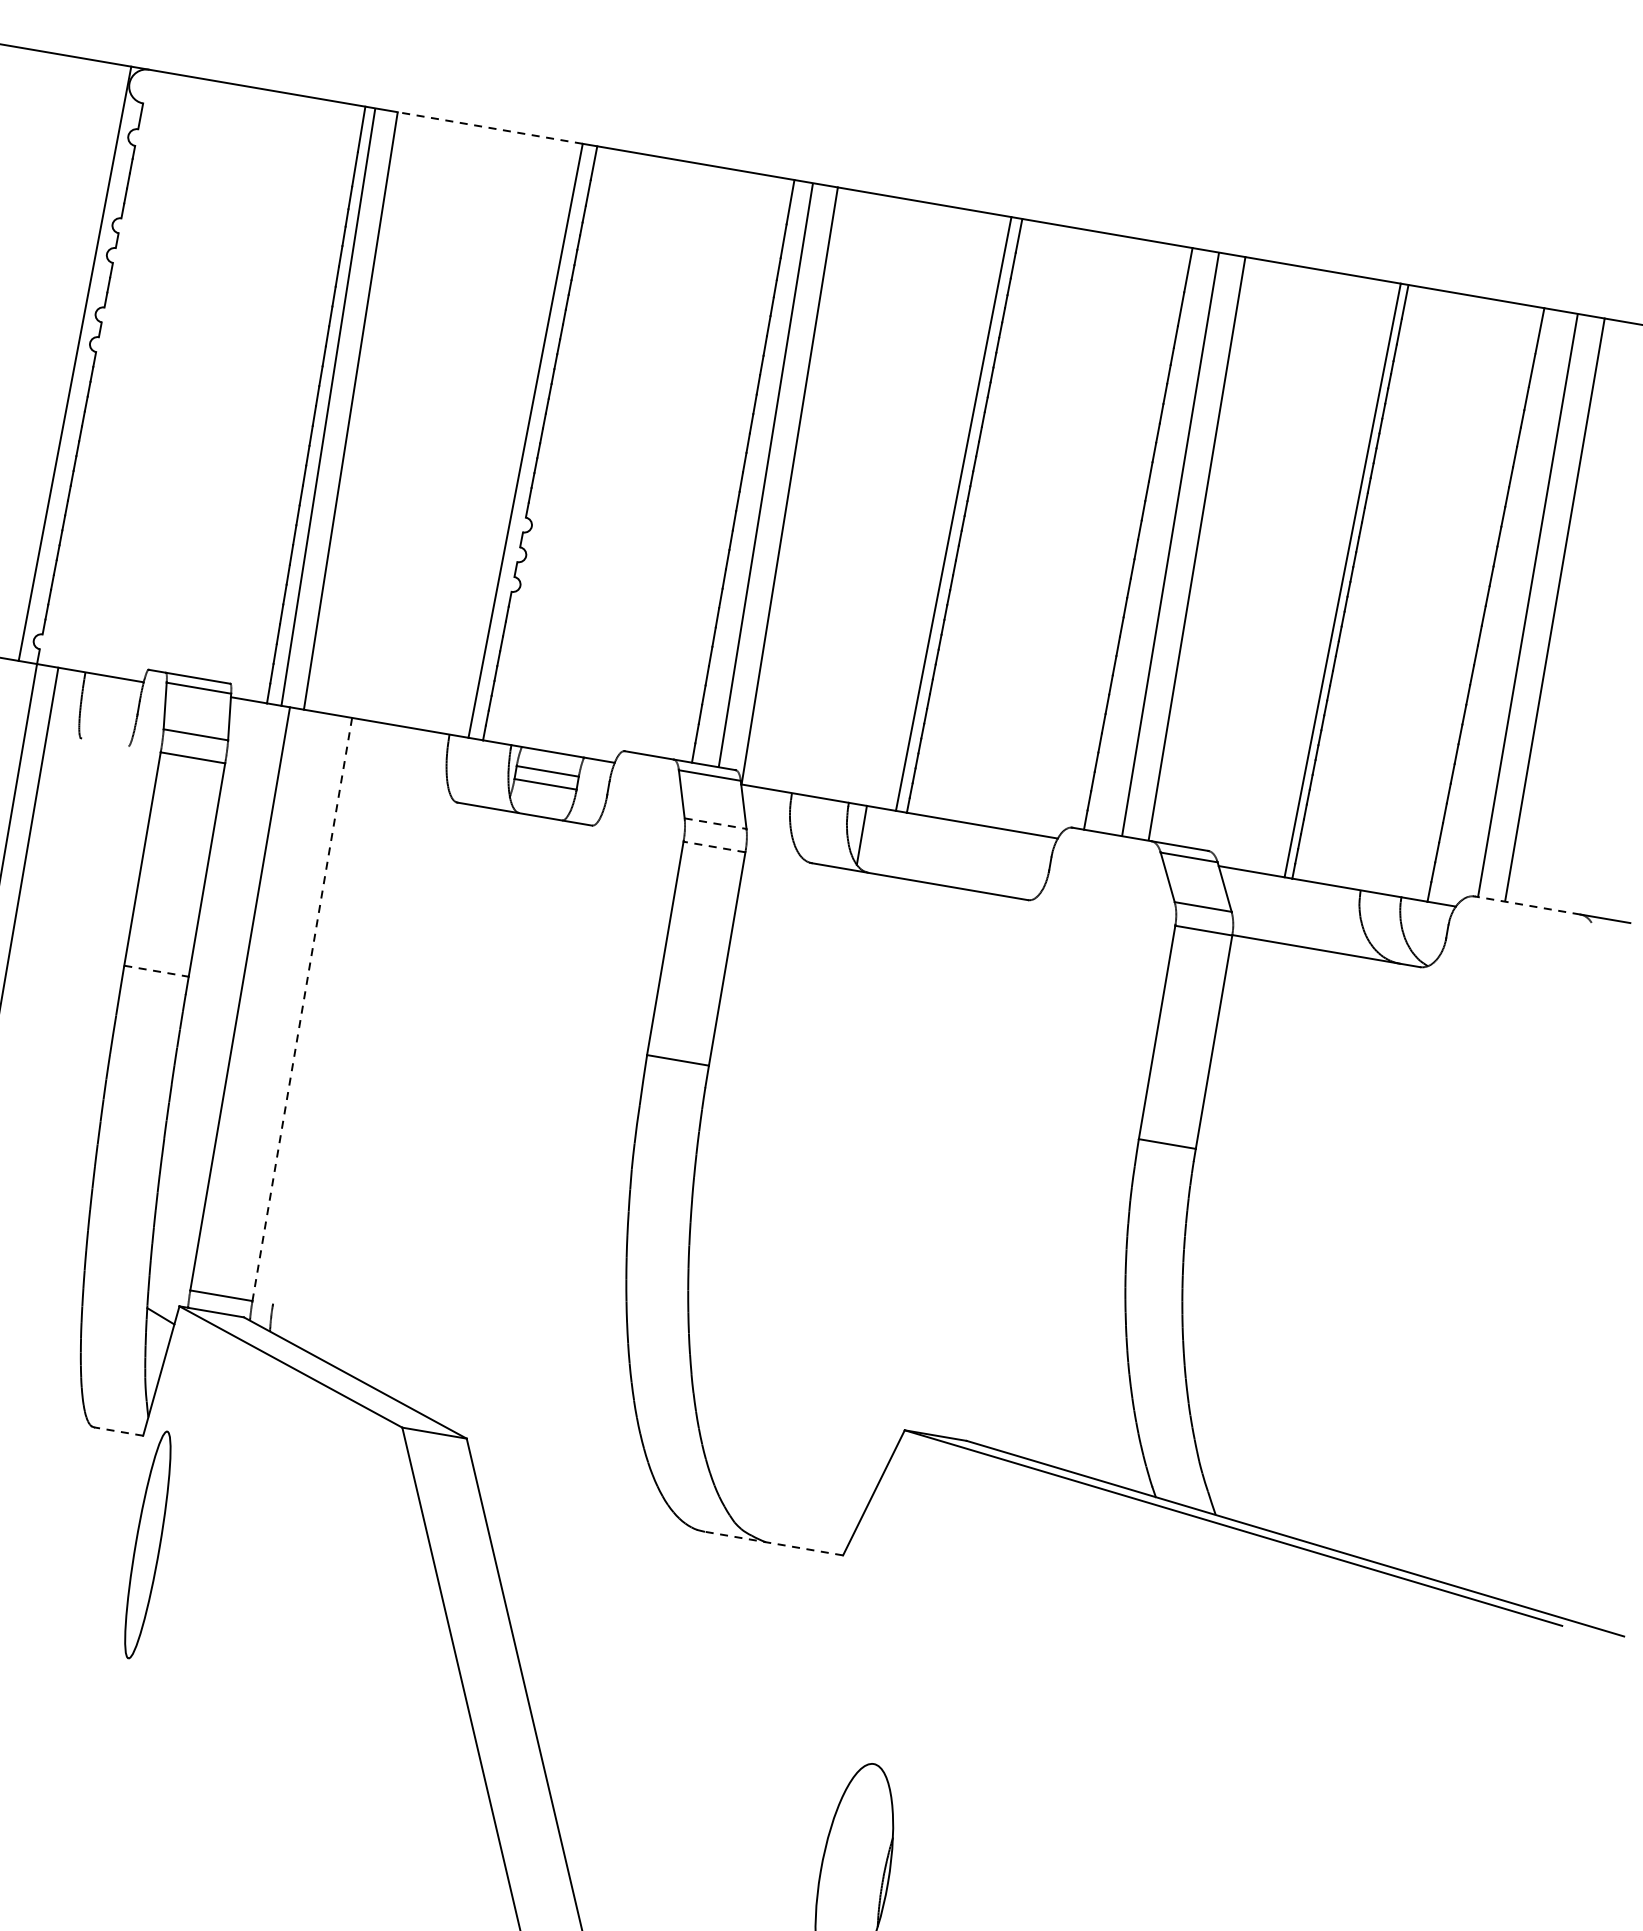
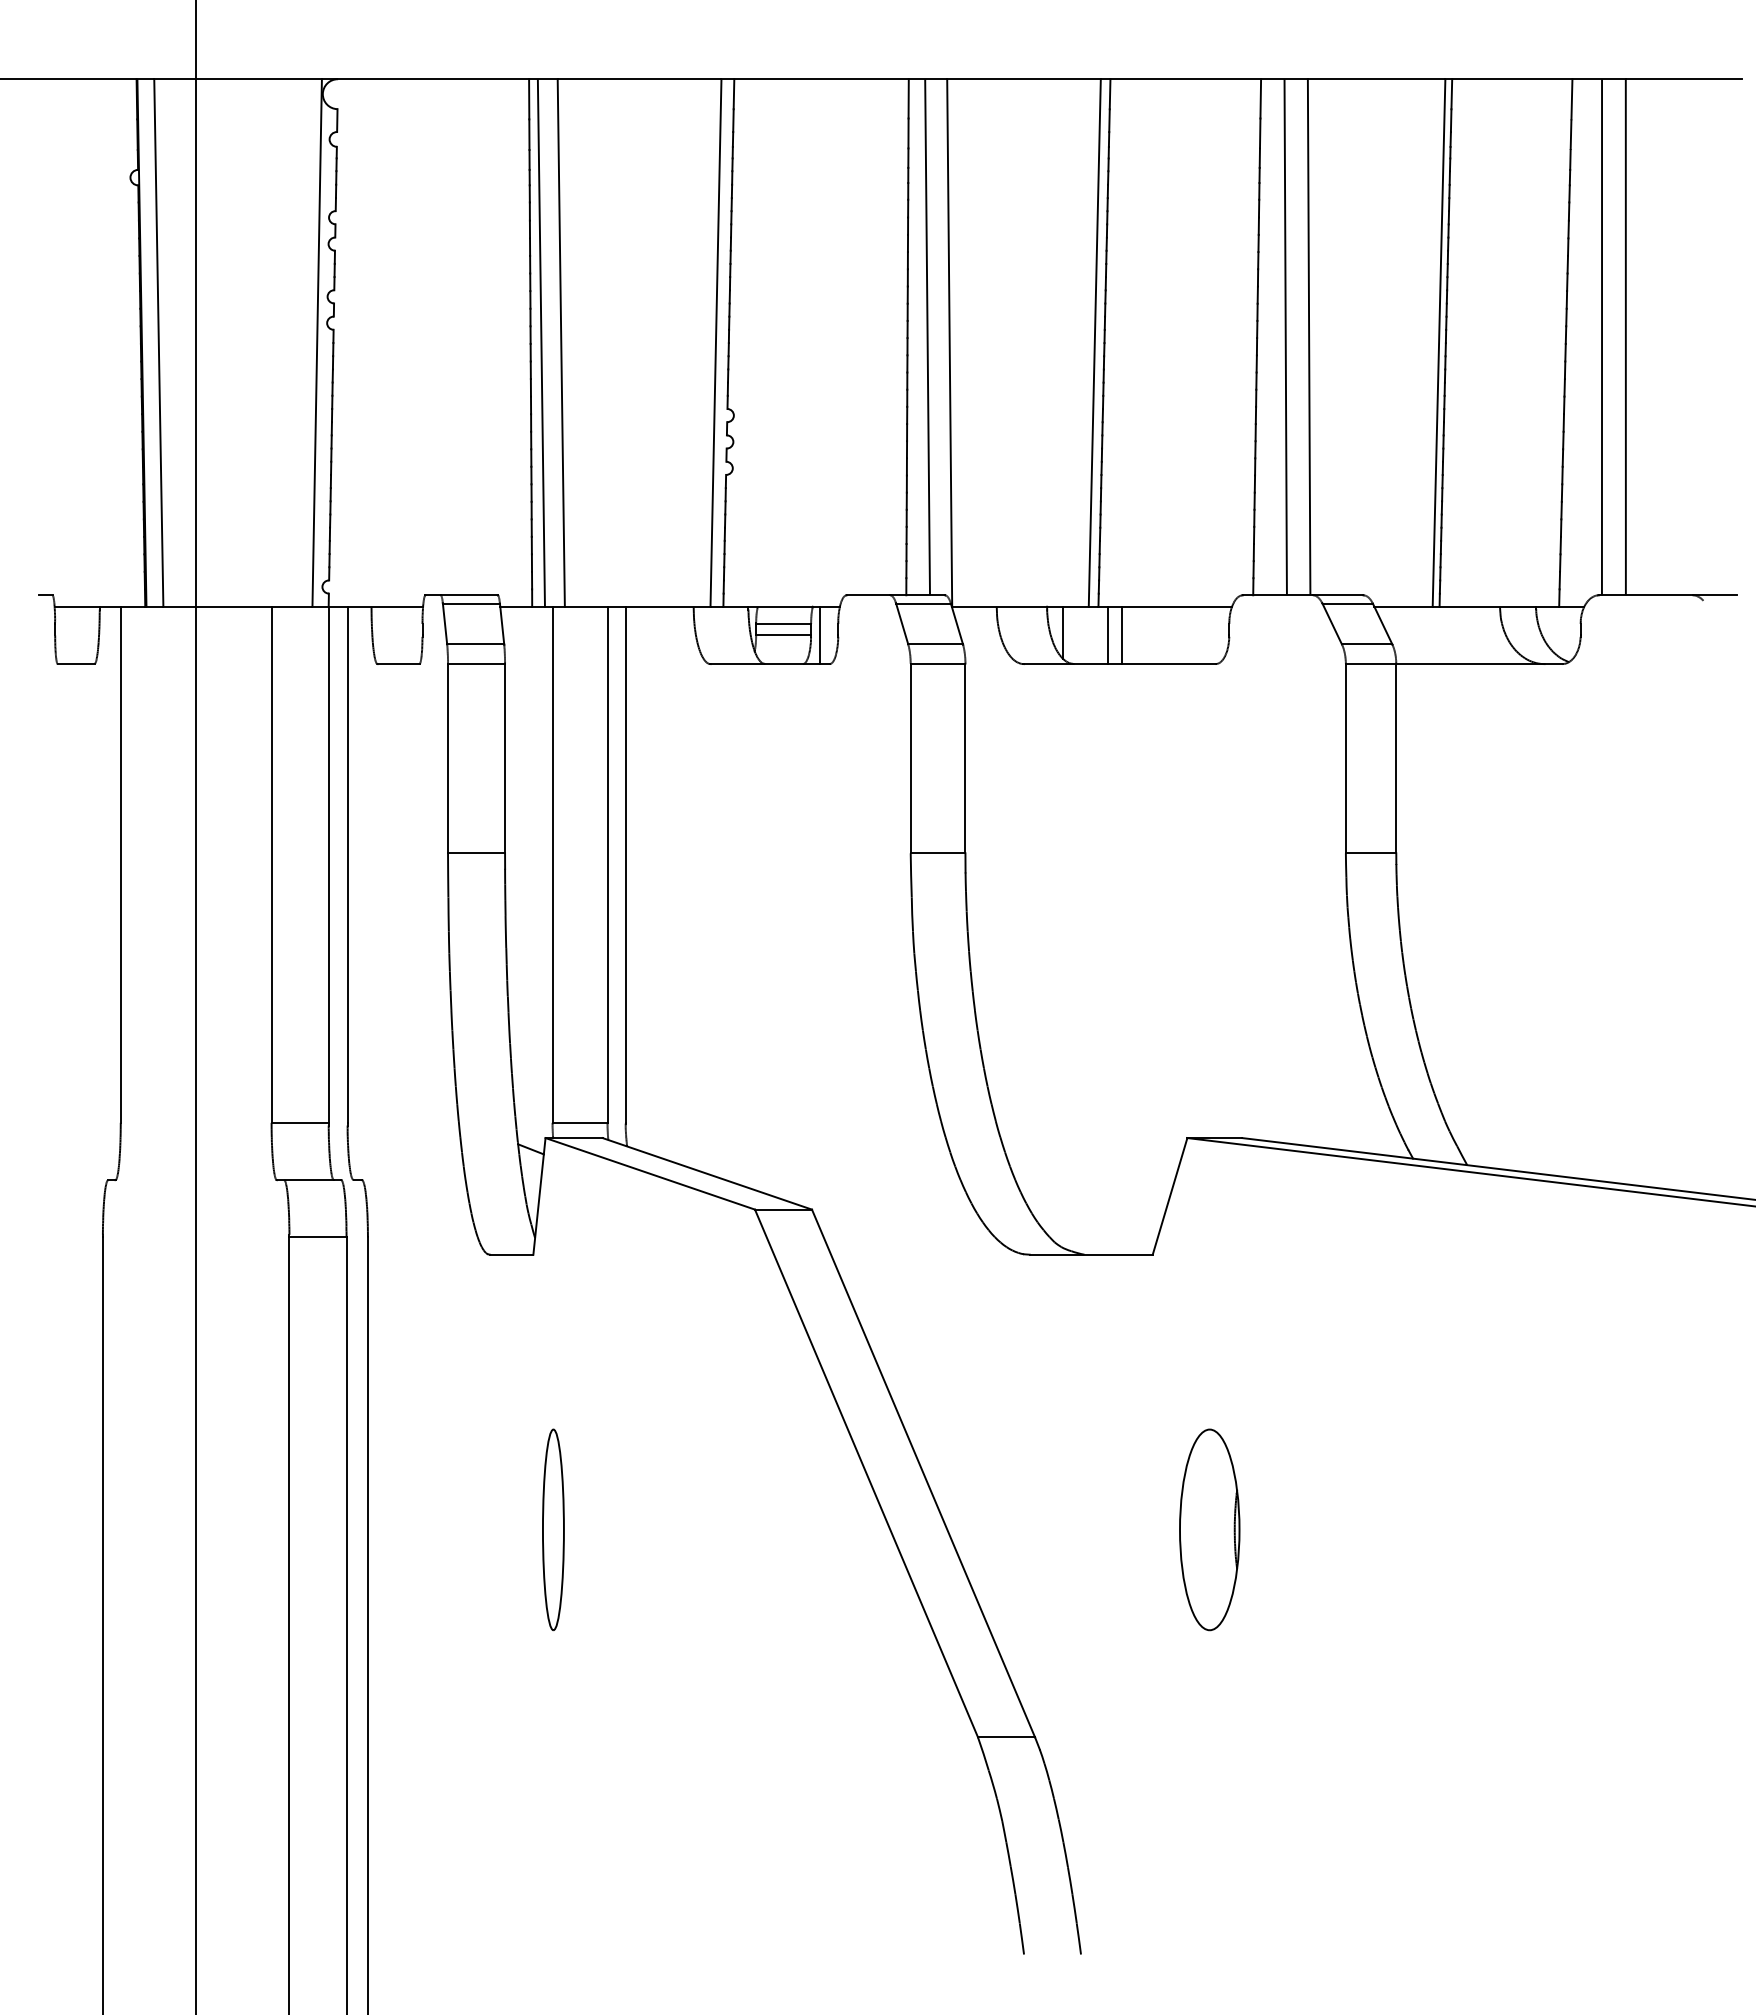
line: (490, 128) -> (639, 79), dashed -> solid
line: (104, 742) -> (398, 664), added
line: (586, 791) -> (819, 635), added
line: (716, 824) -> (936, 644), dashed -> solid
line: (713, 846) -> (937, 664), dashed -> solid
line: (911, 846) -> (1107, 635), added
line: (928, 849) -> (1122, 635), added
line: (1527, 905) -> (1645, 595), dashed -> solid
line: (156, 971) -> (476, 853), dashed -> solid
line: (302, 1010) -> (607, 865), dashed -> solid
line: (322, 1012) -> (625, 864), added
line: (118, 1431) -> (511, 1254), dashed -> solid
line: (773, 1543) -> (1091, 1254), dashed -> solid
part: (148, 1544) -> (553, 1529), moved

